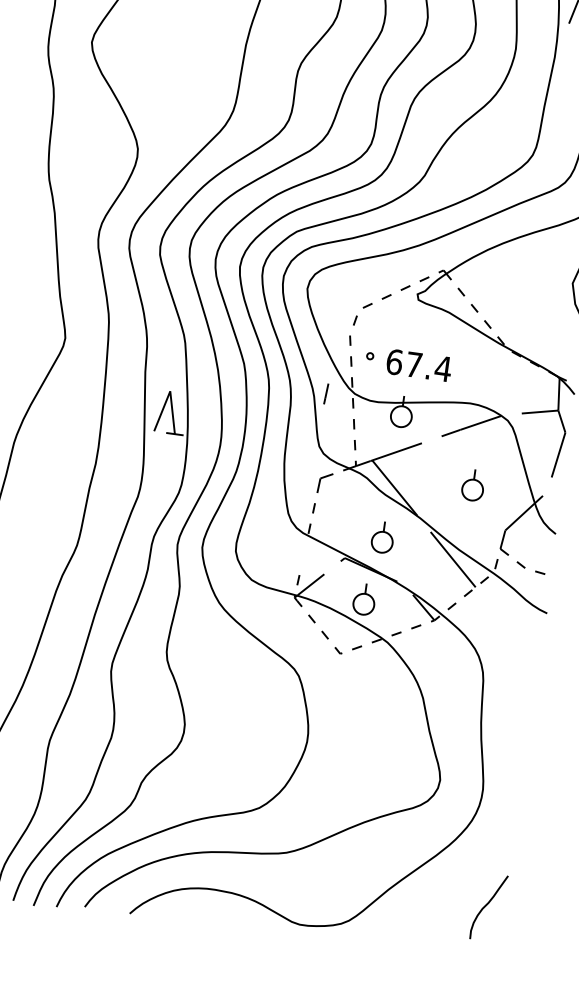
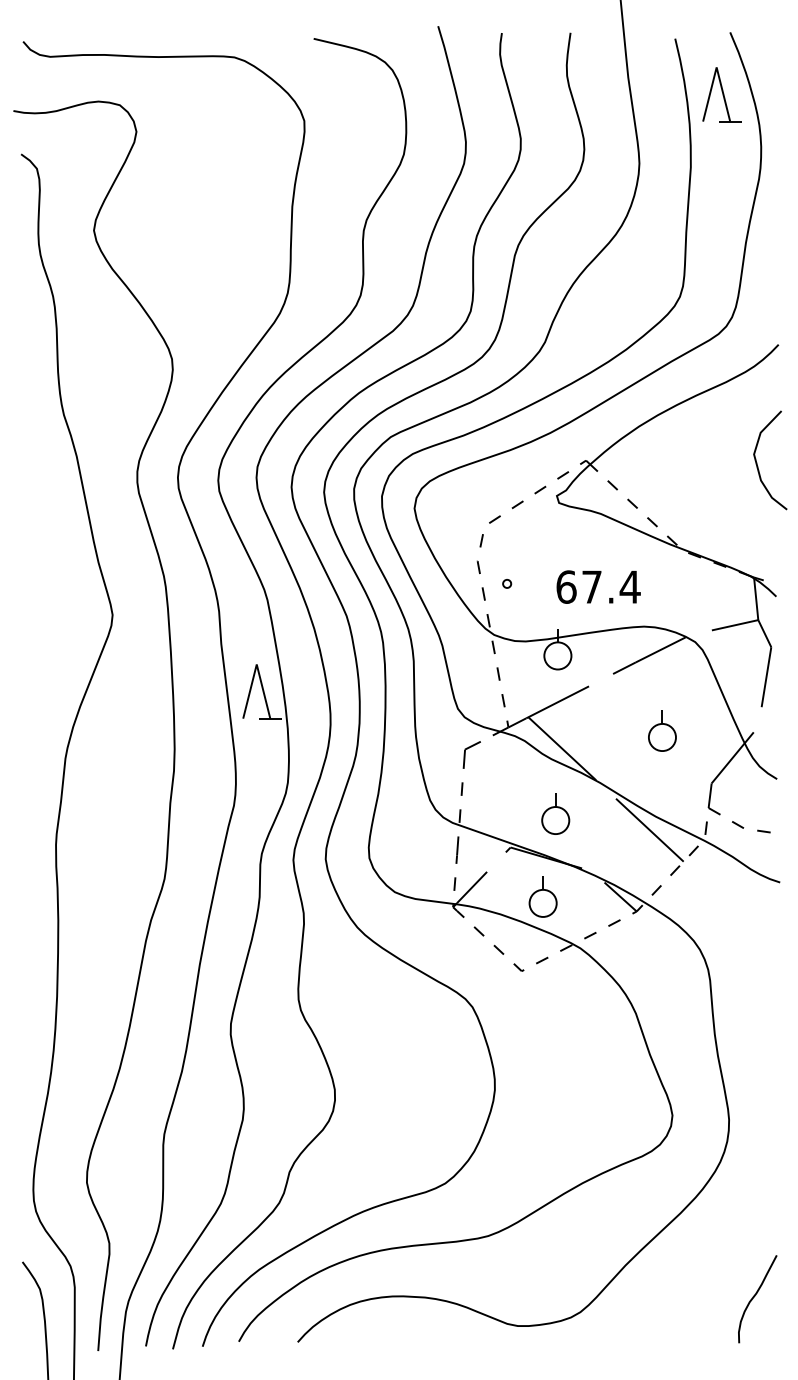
text: (419, 365) -> (598, 586), moved
line: (326, 393) -> (457, 849), moved
curve: (487, 905) -> (755, 1296), moved

